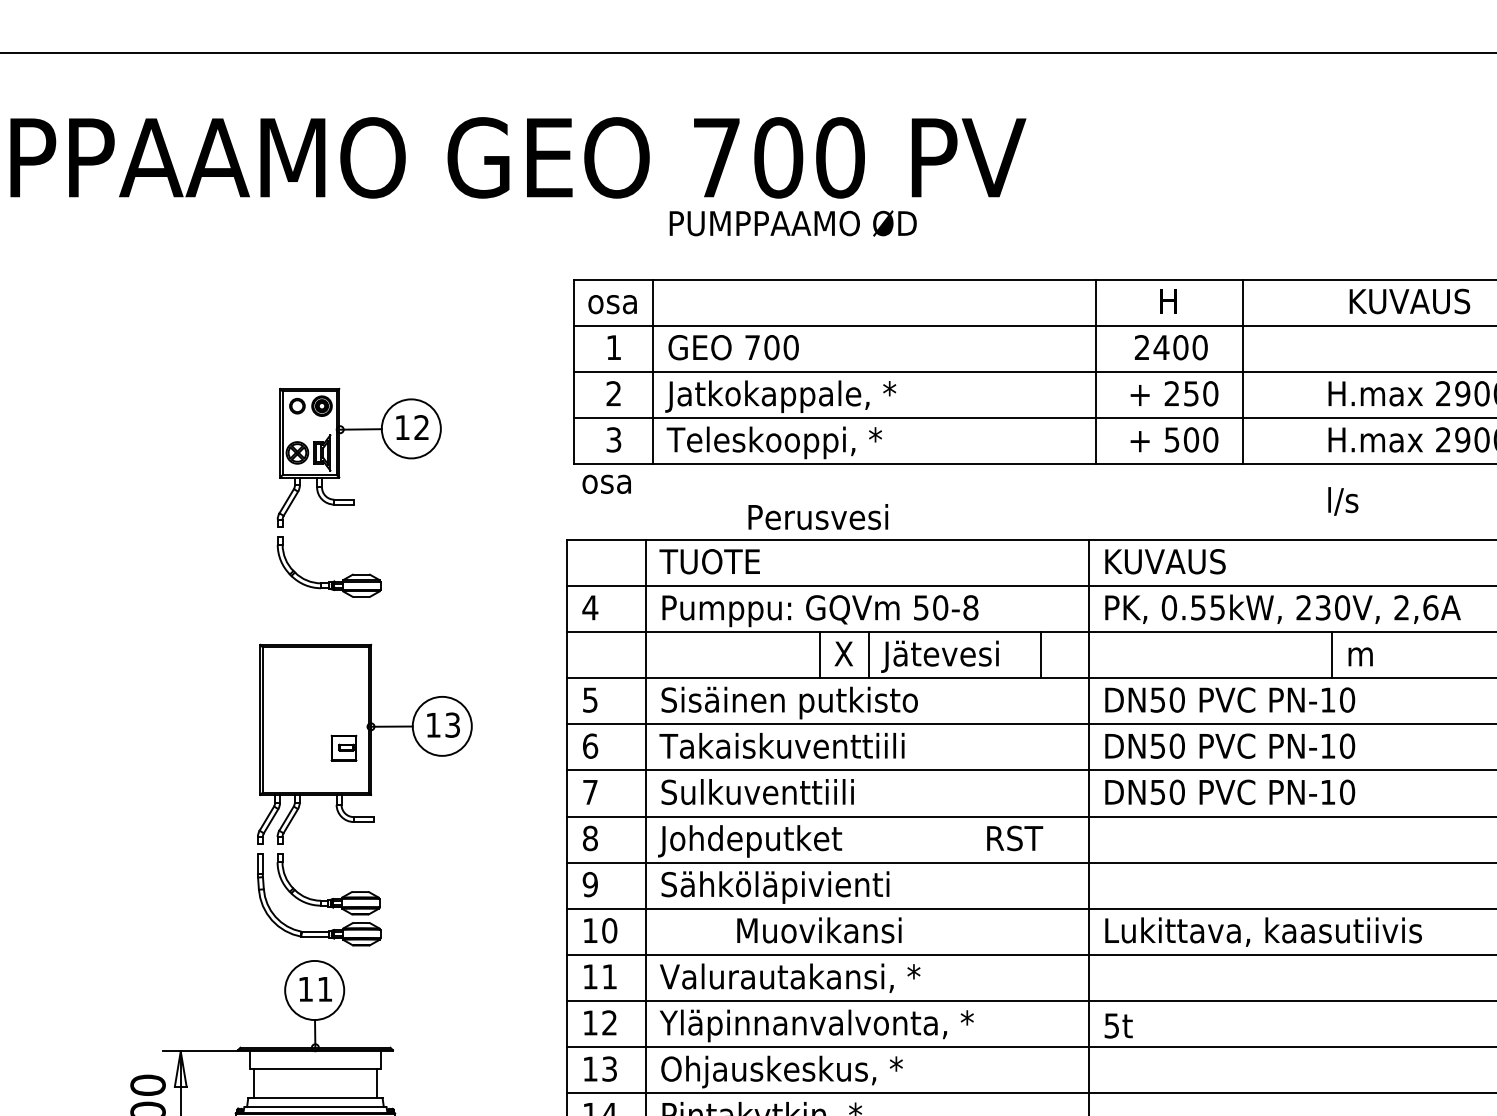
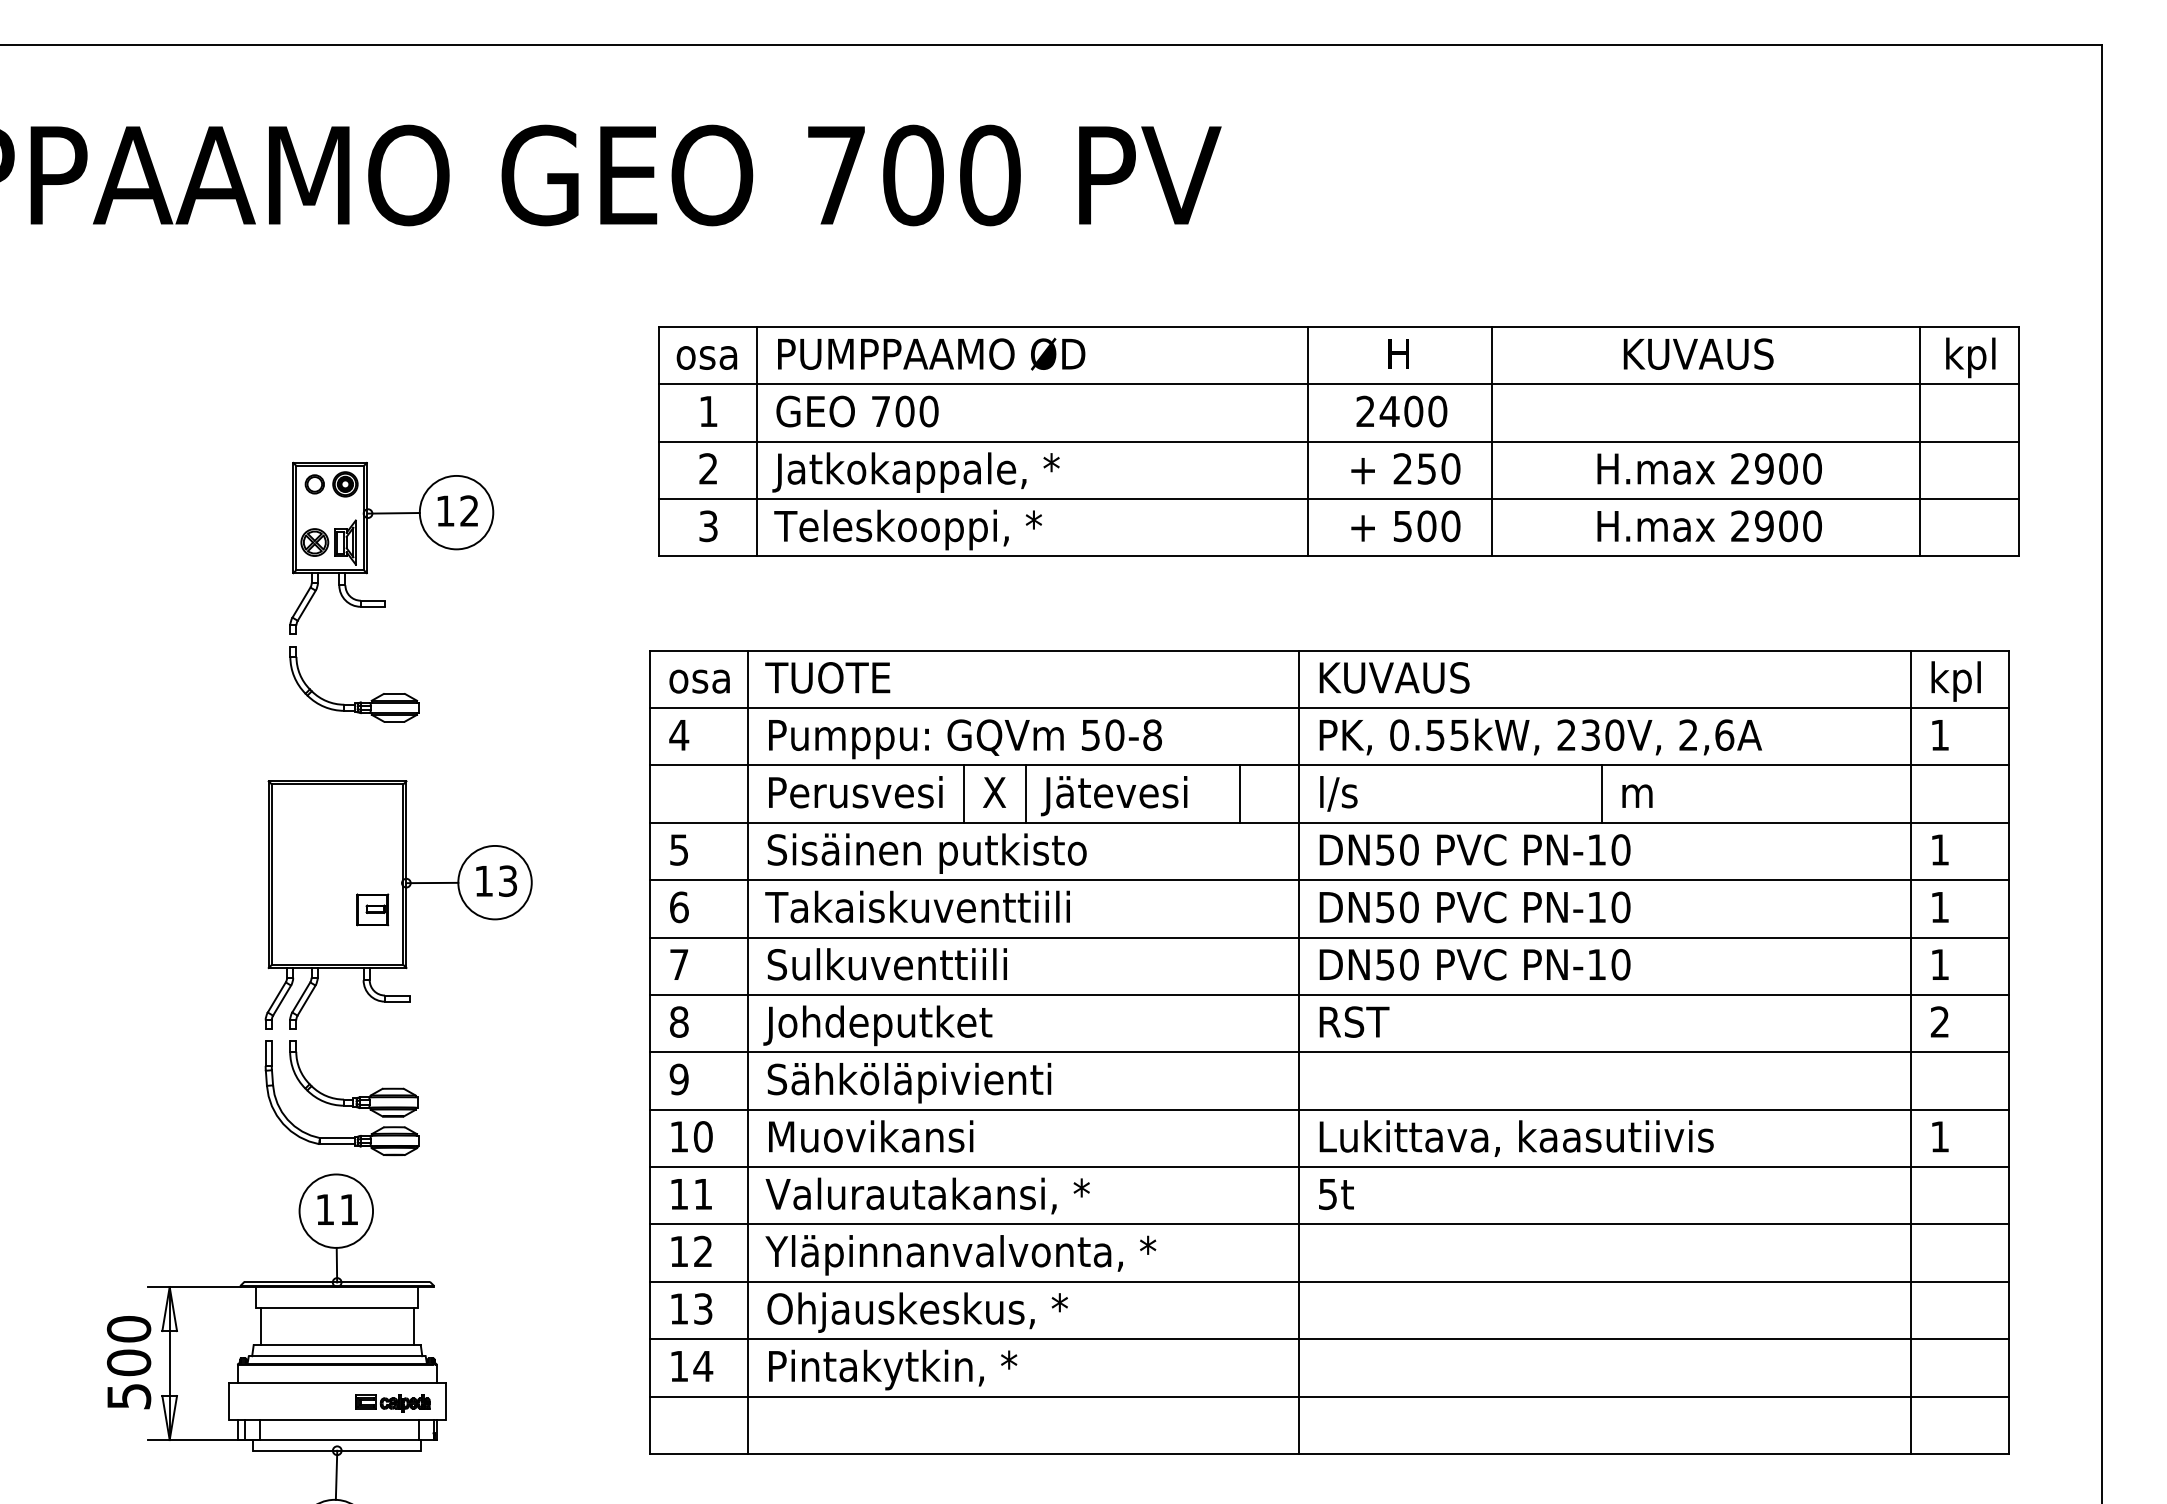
text: (793, 222) -> (931, 353), moved
text: (606, 484) -> (699, 681), moved
text: (1343, 501) -> (1338, 793), moved
text: (818, 517) -> (855, 792), moved
text: (1015, 837) -> (1354, 1021), moved
text: (819, 930) -> (871, 1136), moved
text: (1118, 1026) -> (1336, 1194), moved

